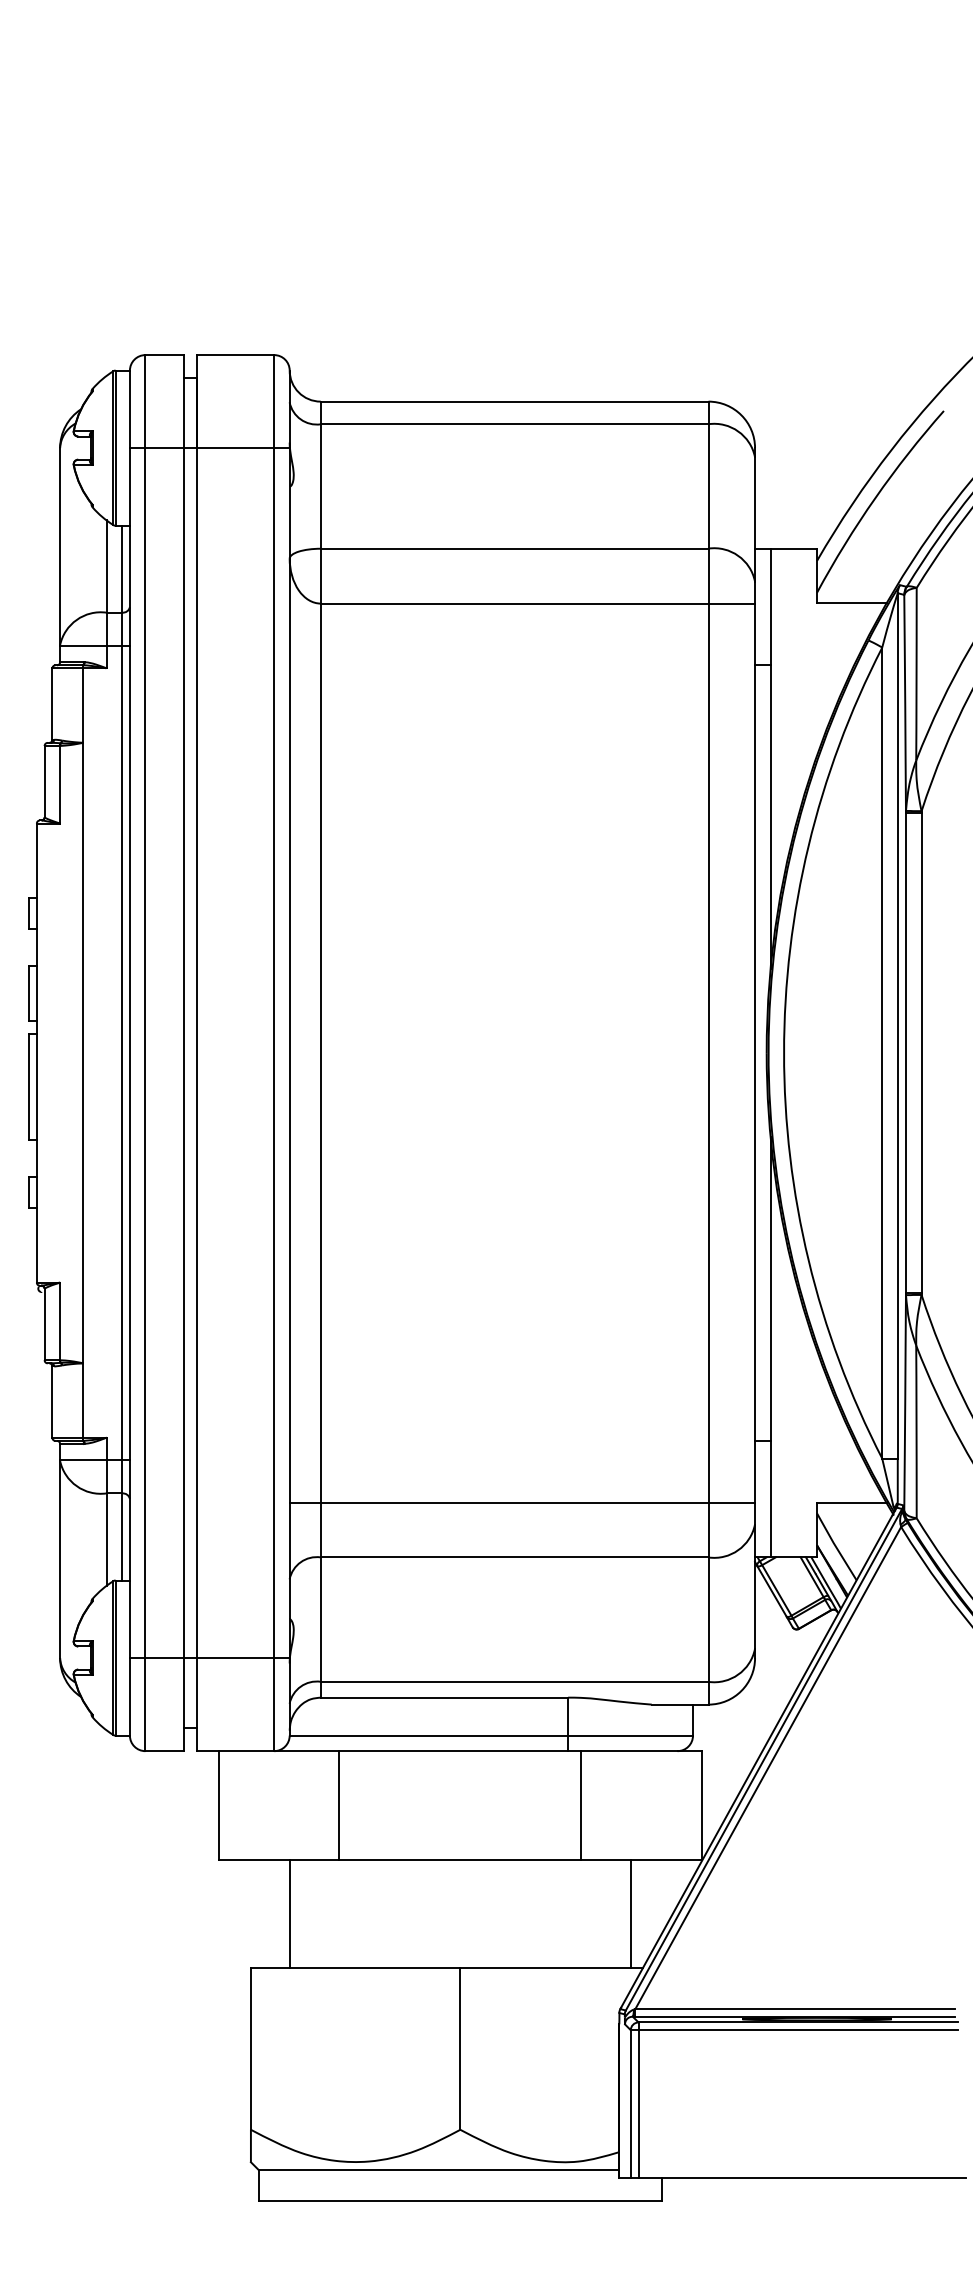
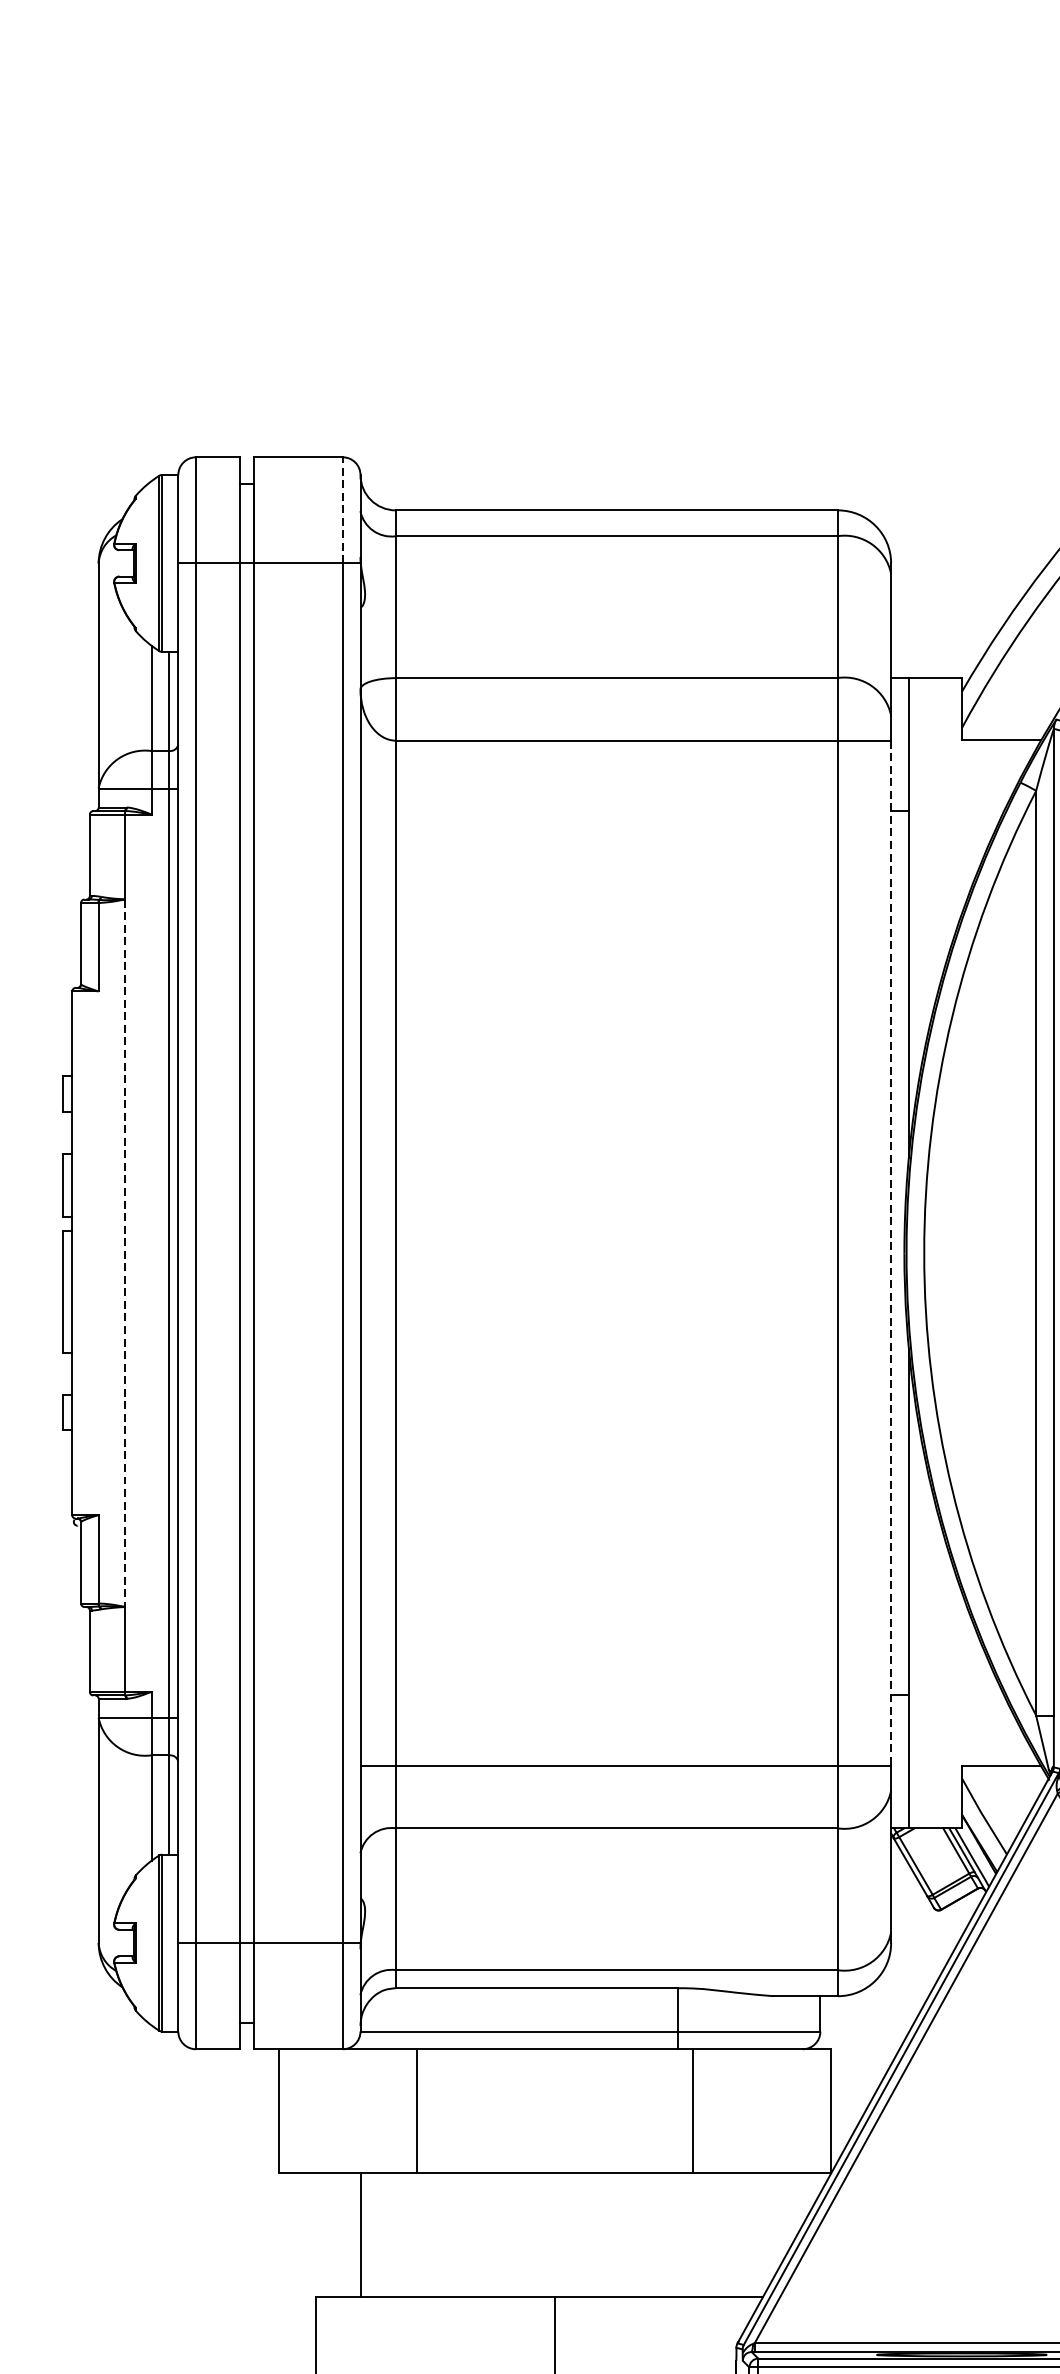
line: (274, 401) -> (343, 510), solid -> dashed
line: (83, 1053) -> (125, 1253), solid -> dashed
line: (755, 1053) -> (891, 1253), solid -> dashed
line: (630, 1913) -> (749, 2234), removed

